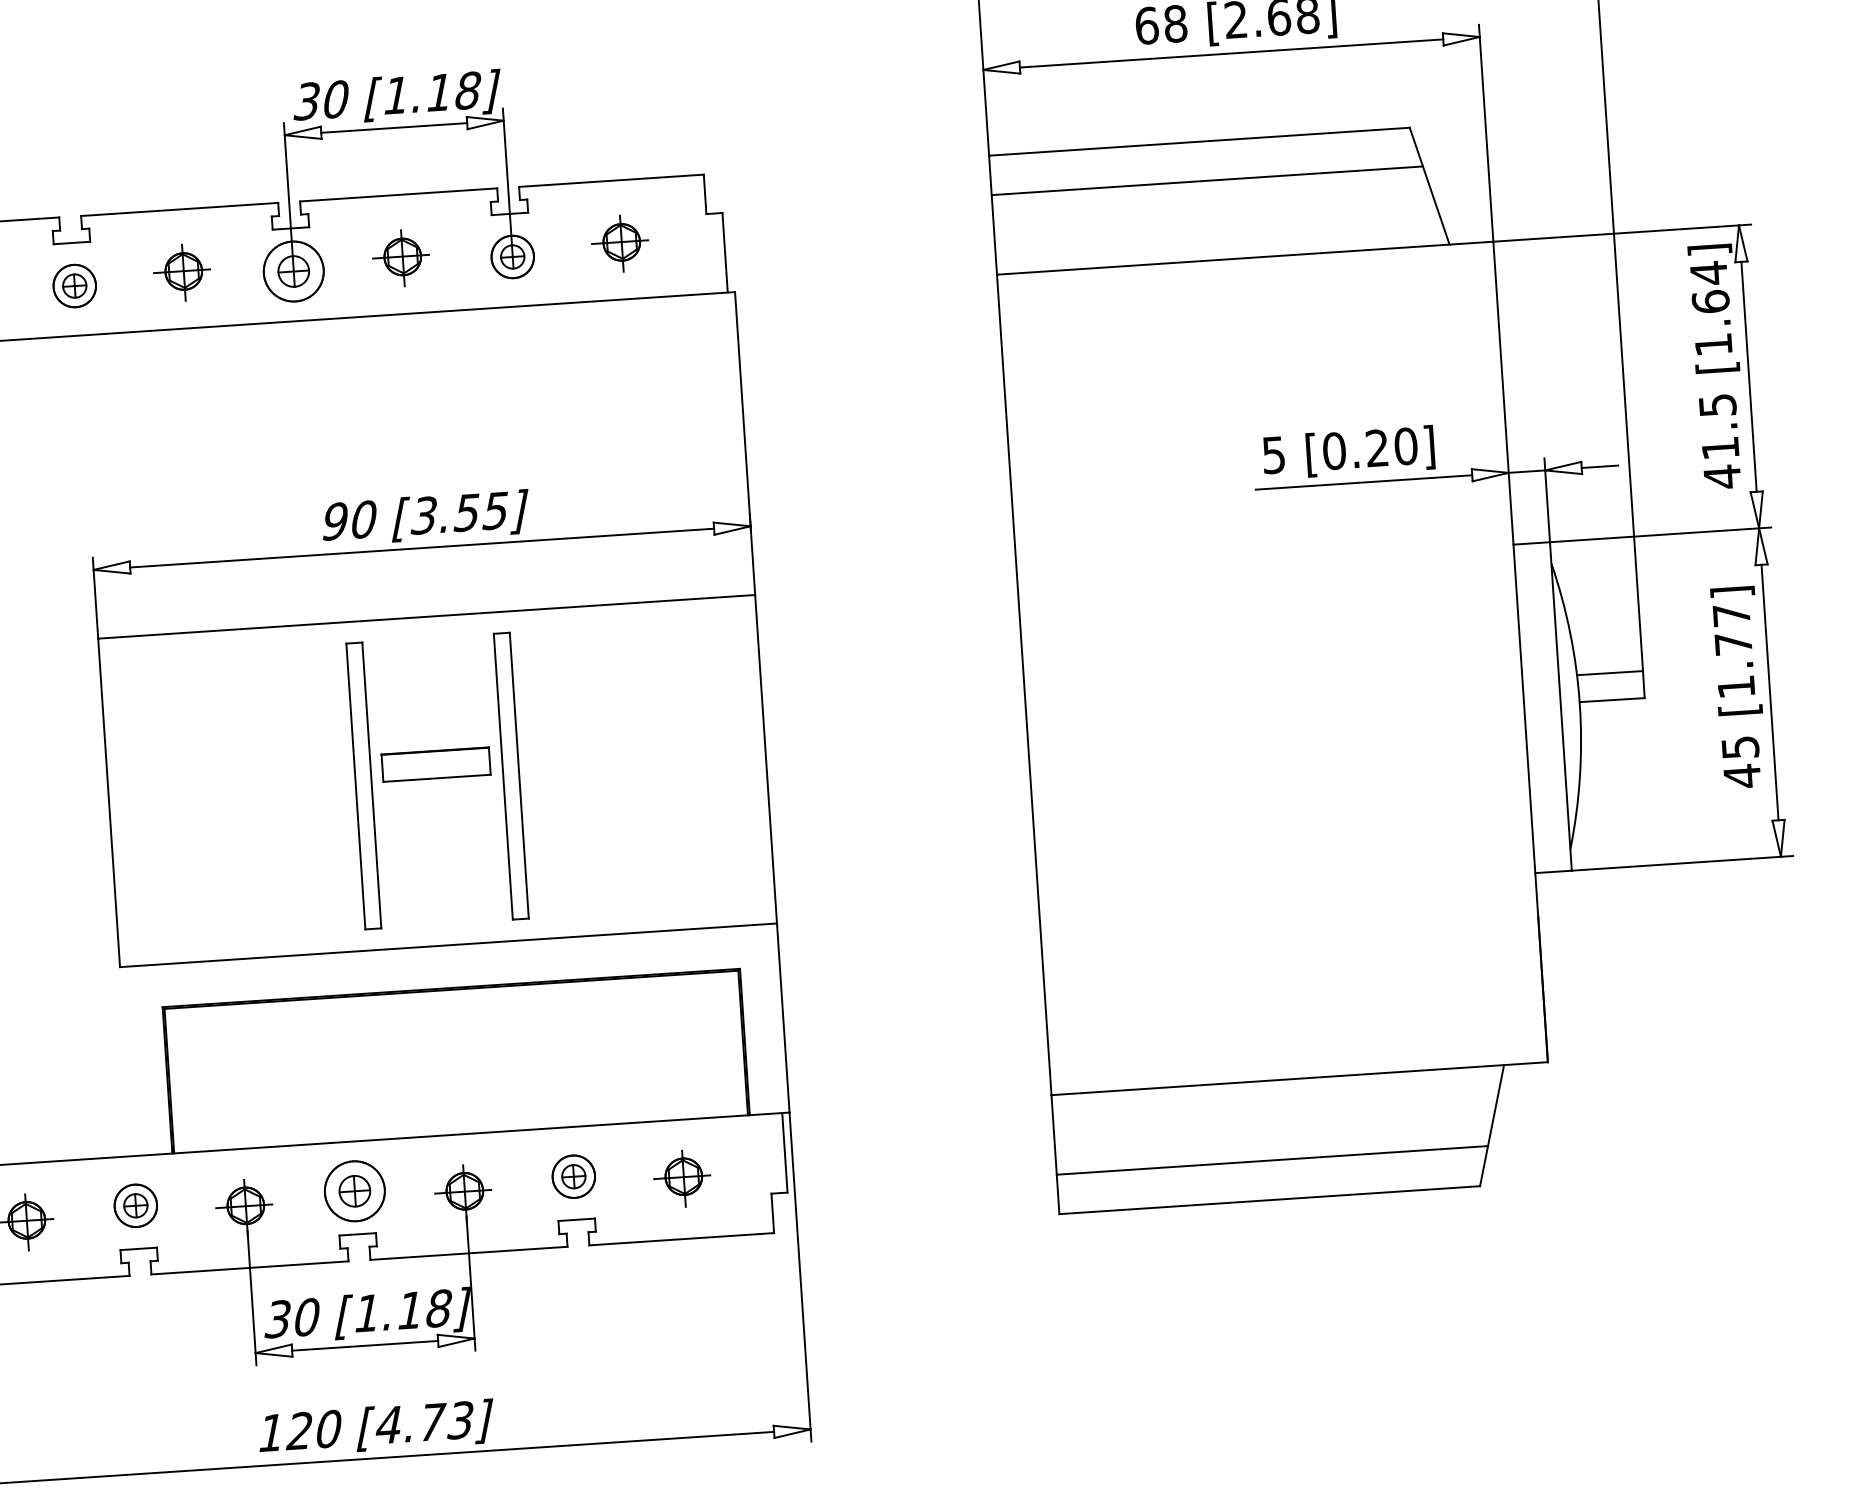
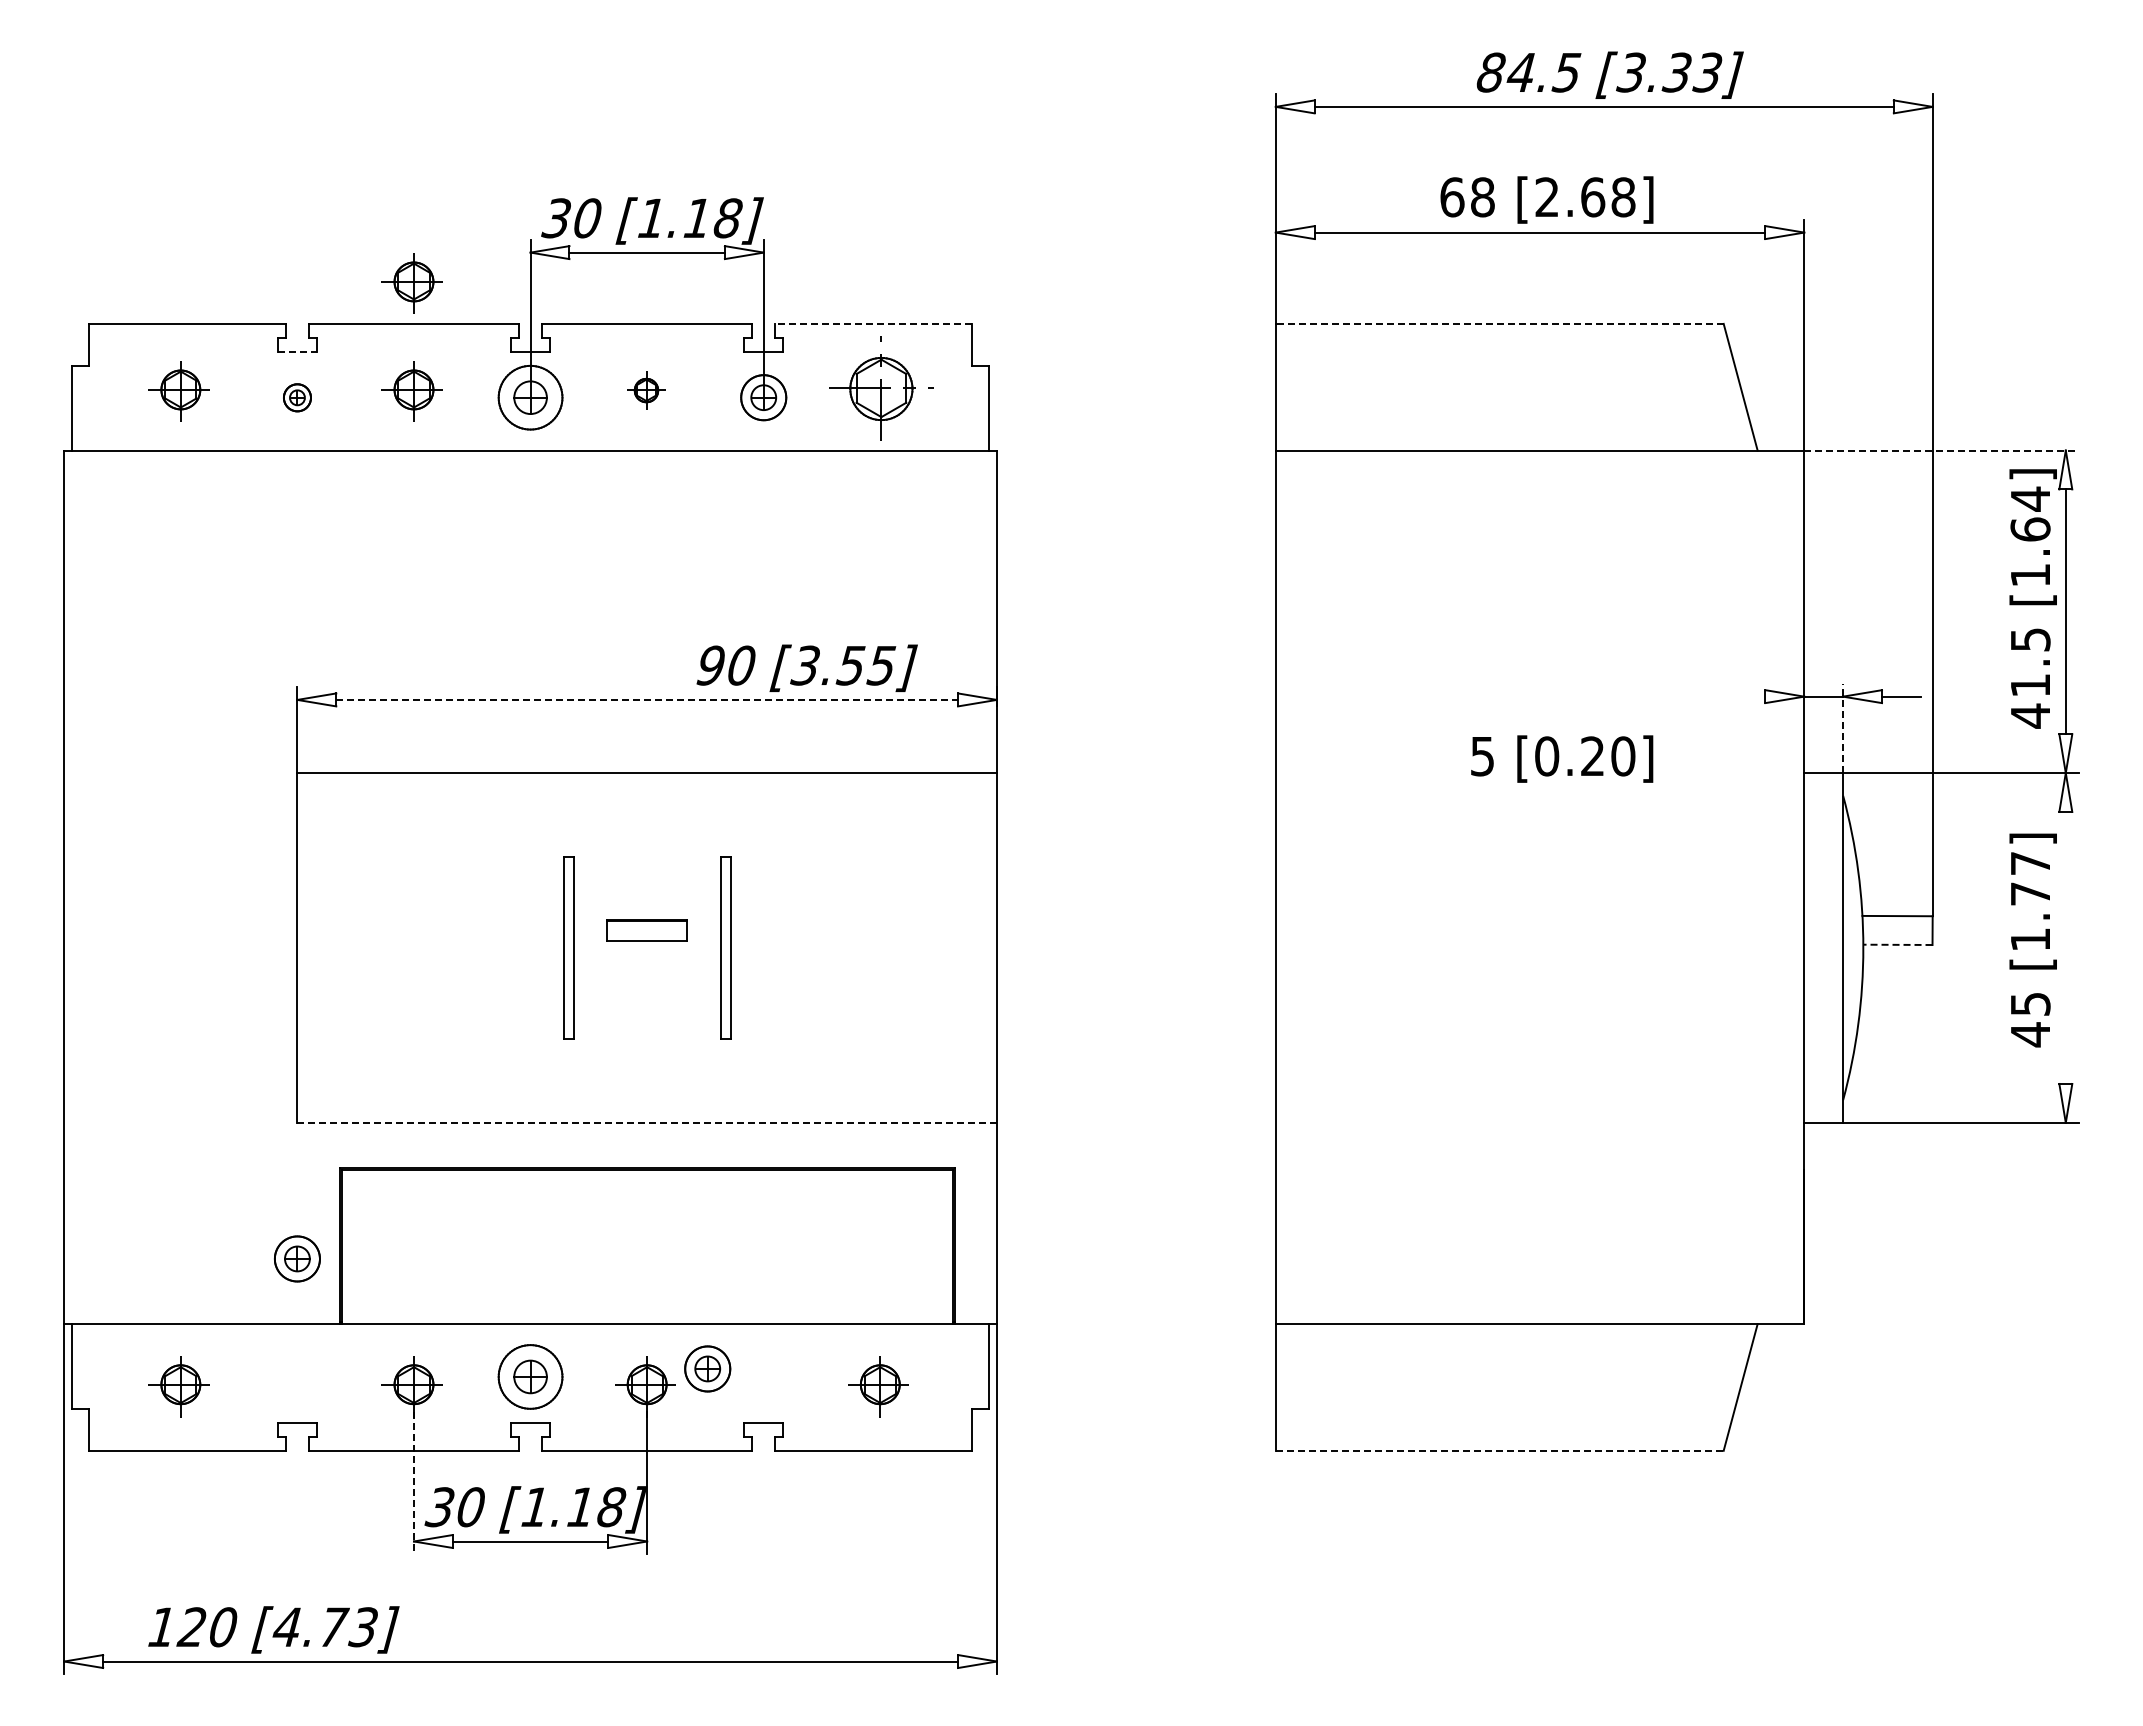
line: (1199, 141) -> (1499, 323), solid -> dashed
part: (174, 171) -> (411, 283), added
line: (611, 180) -> (873, 323), solid -> dashed
line: (1206, 180) -> (1504, 365), removed
line: (1622, 233) -> (1941, 450), solid -> dashed
line: (71, 242) -> (297, 351), solid -> dashed
part: (620, 243) -> (878, 391), size x1.6
part: (401, 258) -> (645, 391), size x0.6
part: (74, 285) -> (297, 397), size x0.6
text: (1349, 452) -> (1562, 758), moved
line: (1363, 482) -> (1649, 696), removed
line: (1547, 500) -> (1843, 728), solid -> dashed
text: (425, 517) -> (806, 667), moved
line: (422, 547) -> (647, 699), solid -> dashed
line: (1769, 692) -> (2065, 947), removed
line: (1611, 699) -> (1897, 944), solid -> dashed
part: (435, 764) -> (646, 930), size x0.7
part: (511, 775) -> (725, 947), size x0.6
part: (363, 785) -> (568, 947), size x0.6
line: (448, 944) -> (647, 1122), solid -> dashed
line: (1271, 1160) -> (1504, 1408), removed
part: (573, 1176) -> (707, 1368), moved
line: (1269, 1199) -> (1499, 1450), solid -> dashed
part: (135, 1205) -> (297, 1258), moved
line: (252, 1298) -> (414, 1483), solid -> dashed
text: (376, 1428) -> (273, 1629), moved

